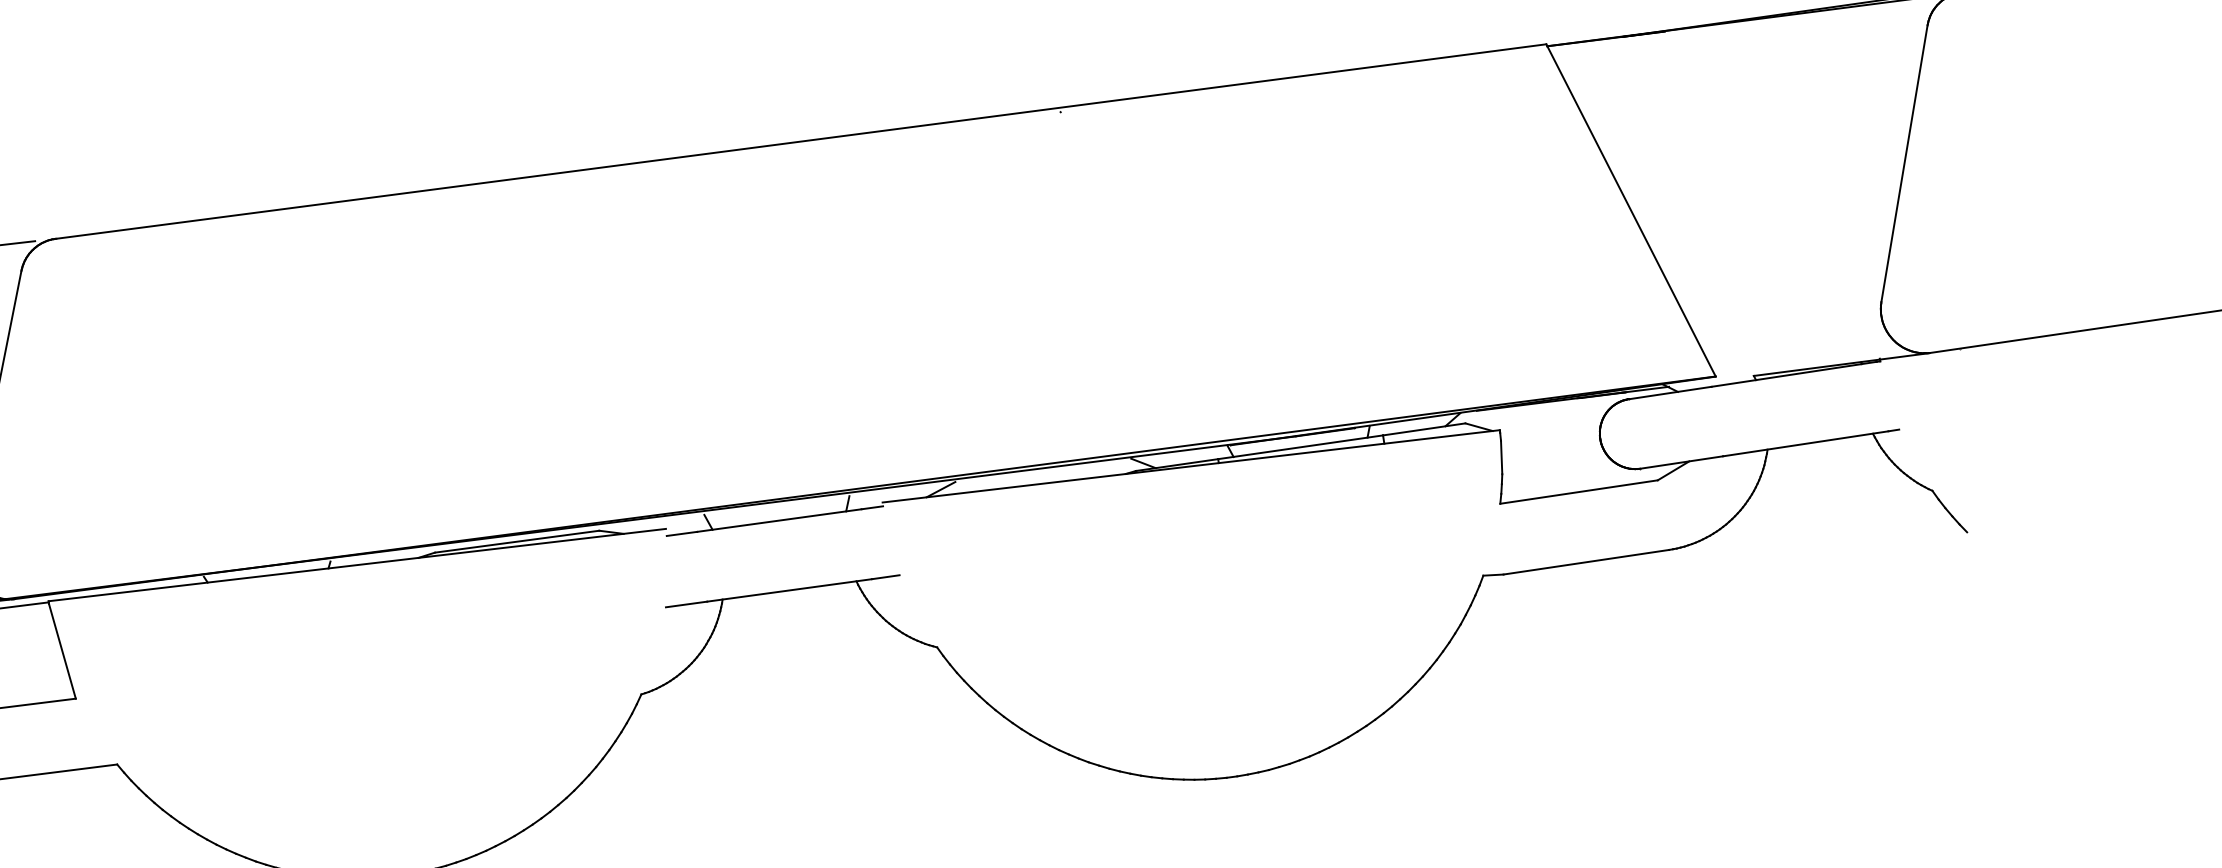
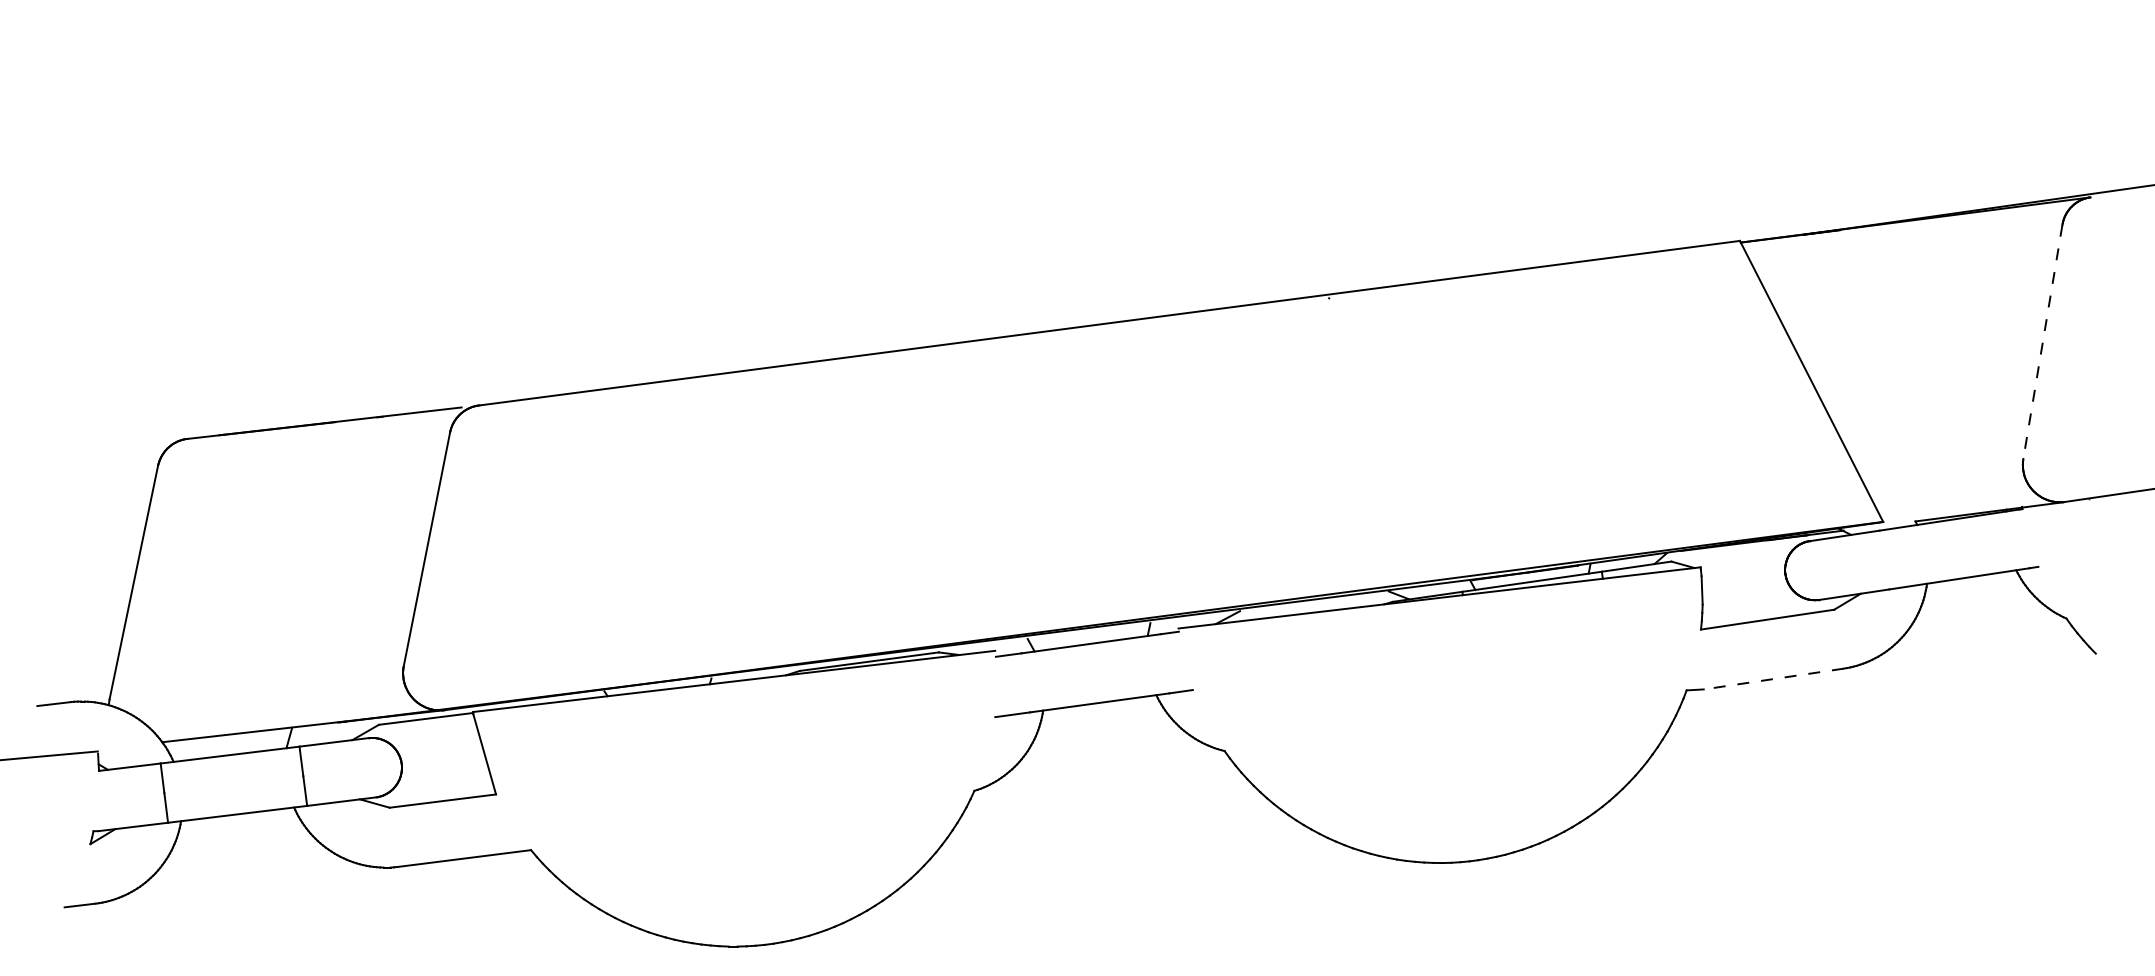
line: (1904, 163) -> (2042, 341), solid -> dashed
line: (1586, 562) -> (1773, 679), solid -> dashed

